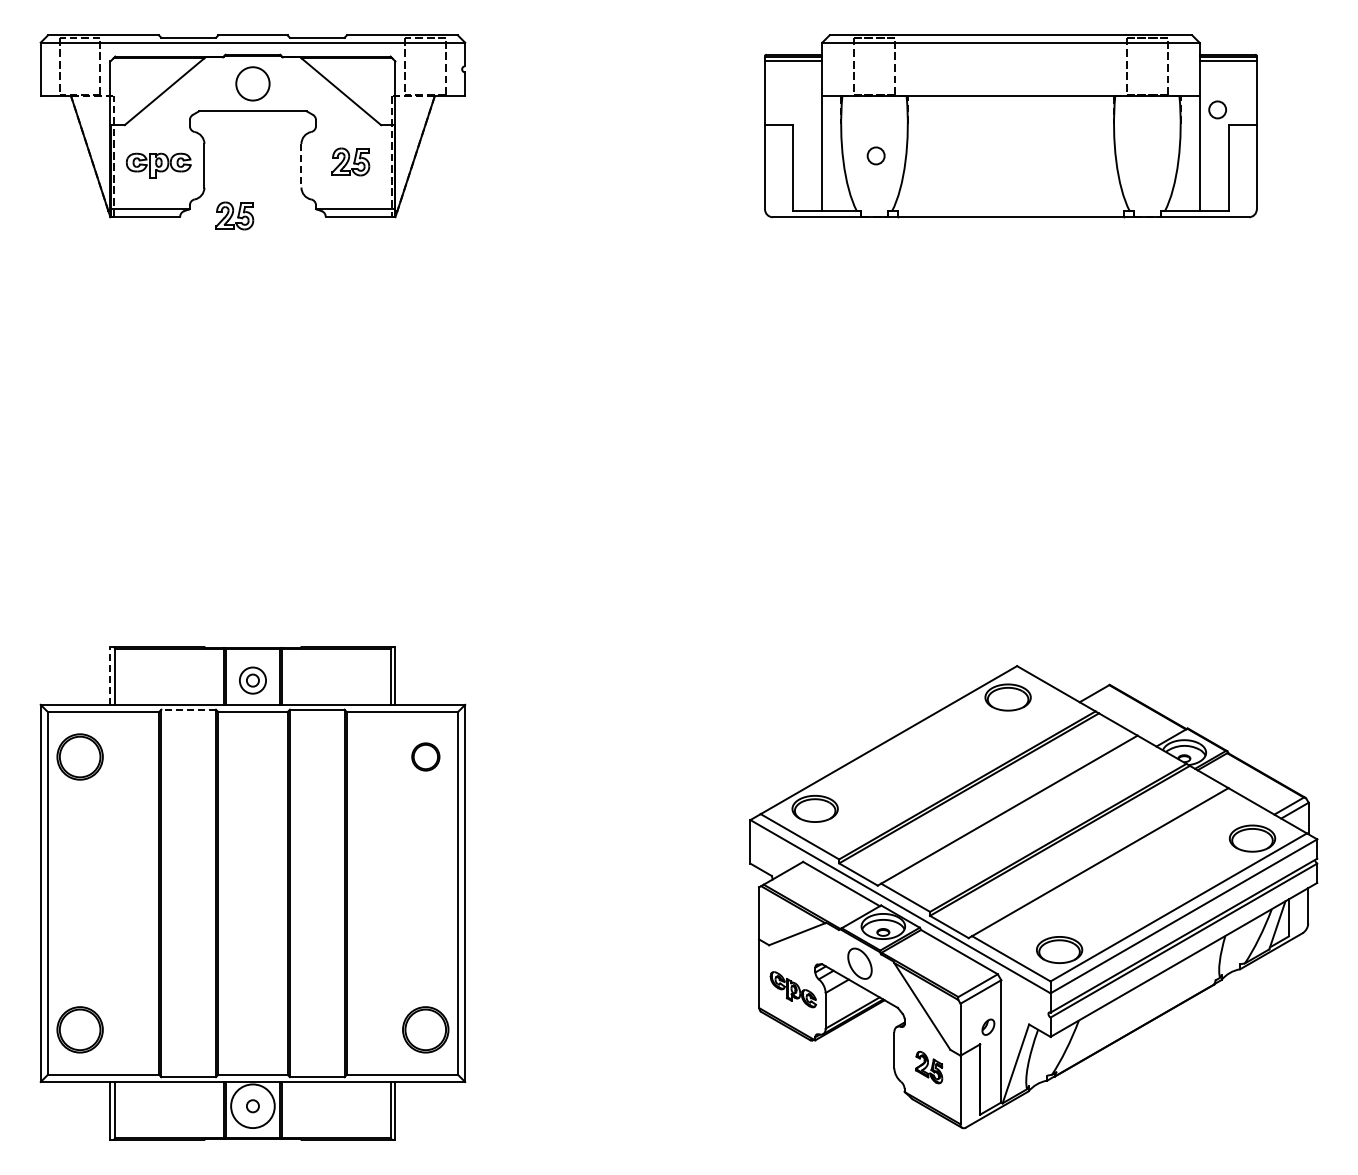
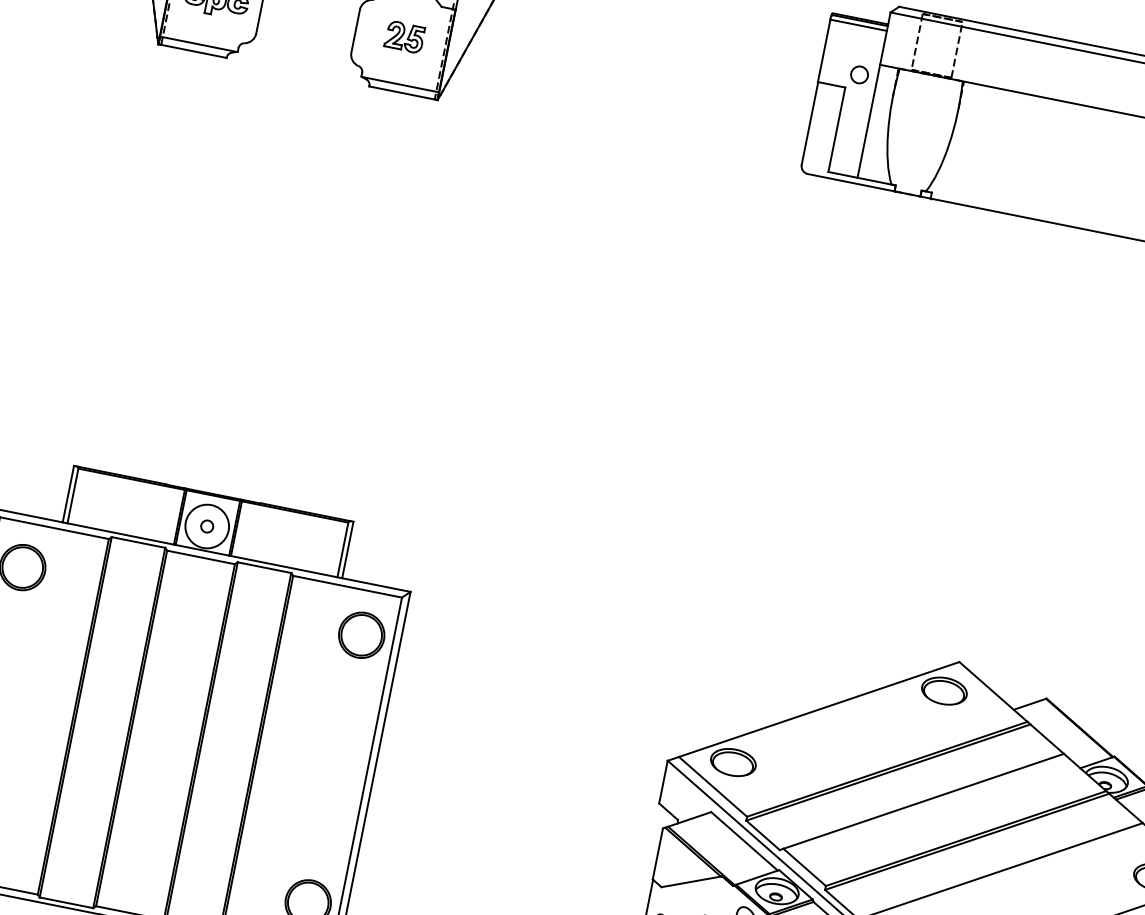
circle: (875, 155) -> (859, 74), moved
line: (301, 165) -> (355, 30), dashed -> solid
part: (234, 215) -> (280, 66), removed
line: (110, 676) -> (68, 494), dashed -> solid
circle: (252, 680) -> (206, 526), size x1.67
line: (188, 709) -> (138, 542), dashed -> solid
part: (425, 756) -> (361, 634), size x1.67

